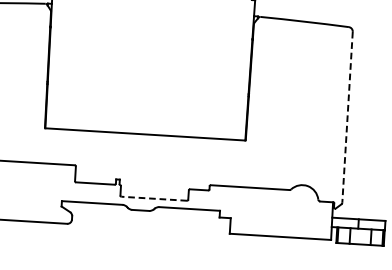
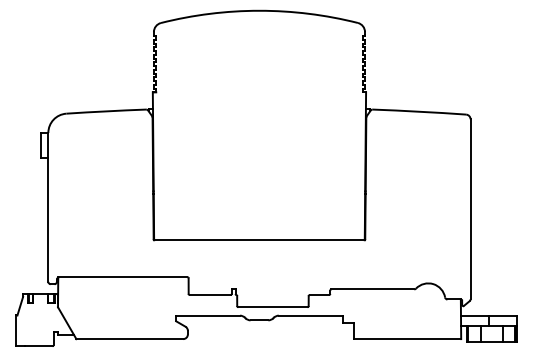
line: (347, 117) -> (470, 209), dashed -> solid
line: (153, 198) -> (272, 307), dashed -> solid

